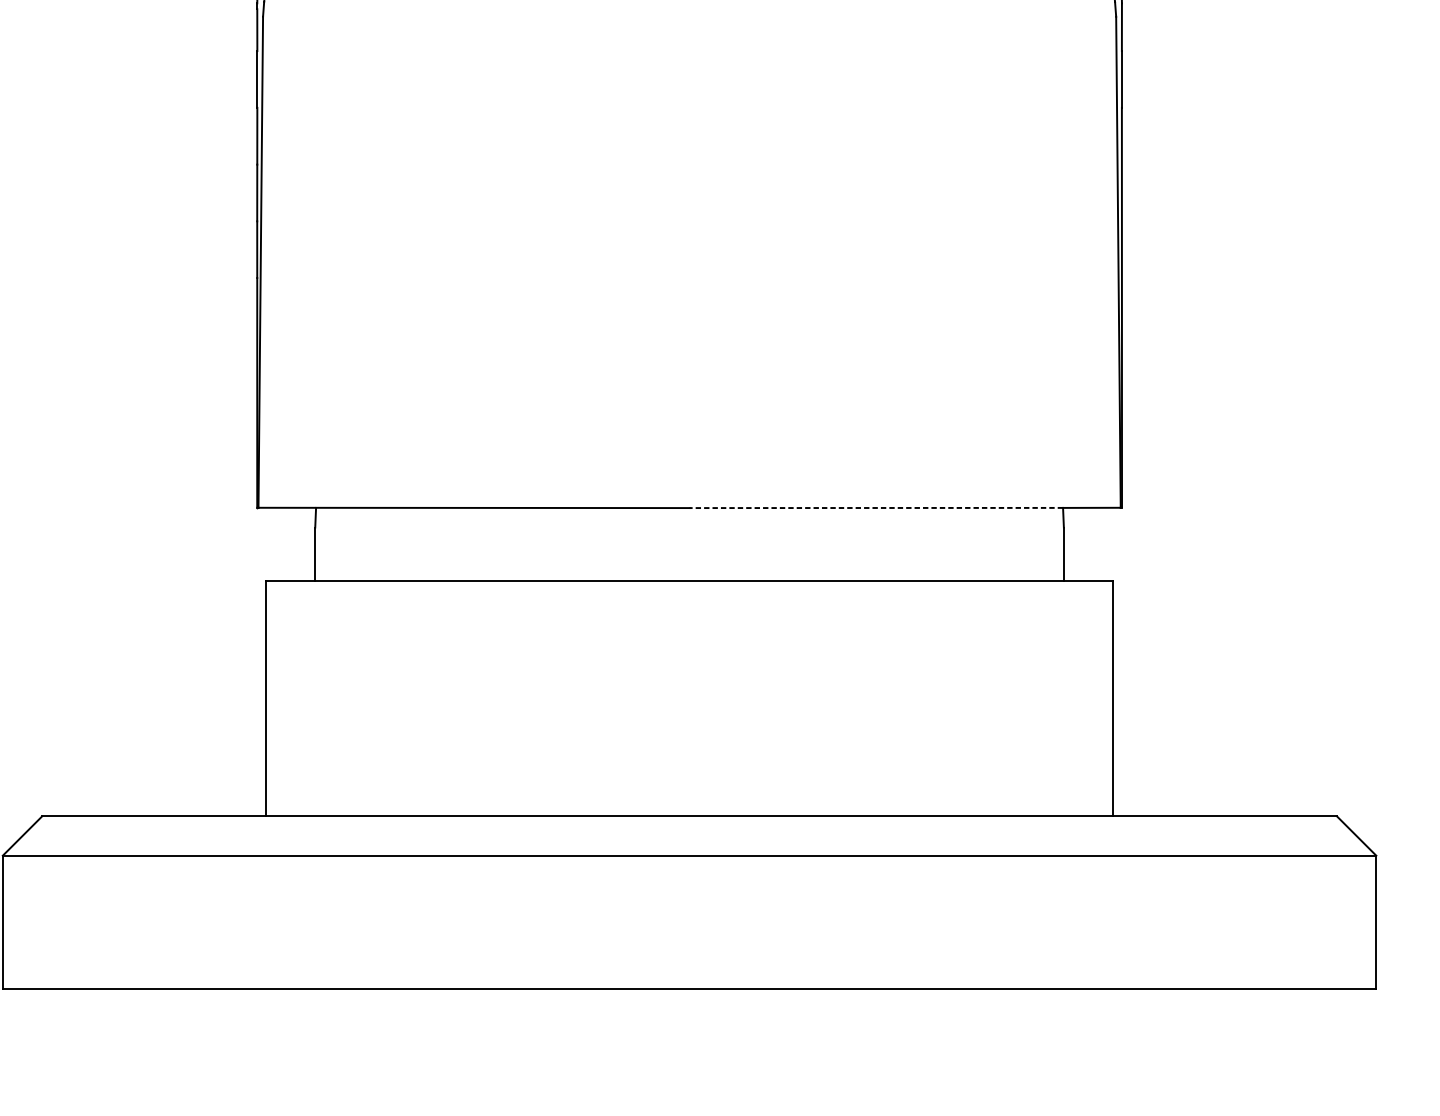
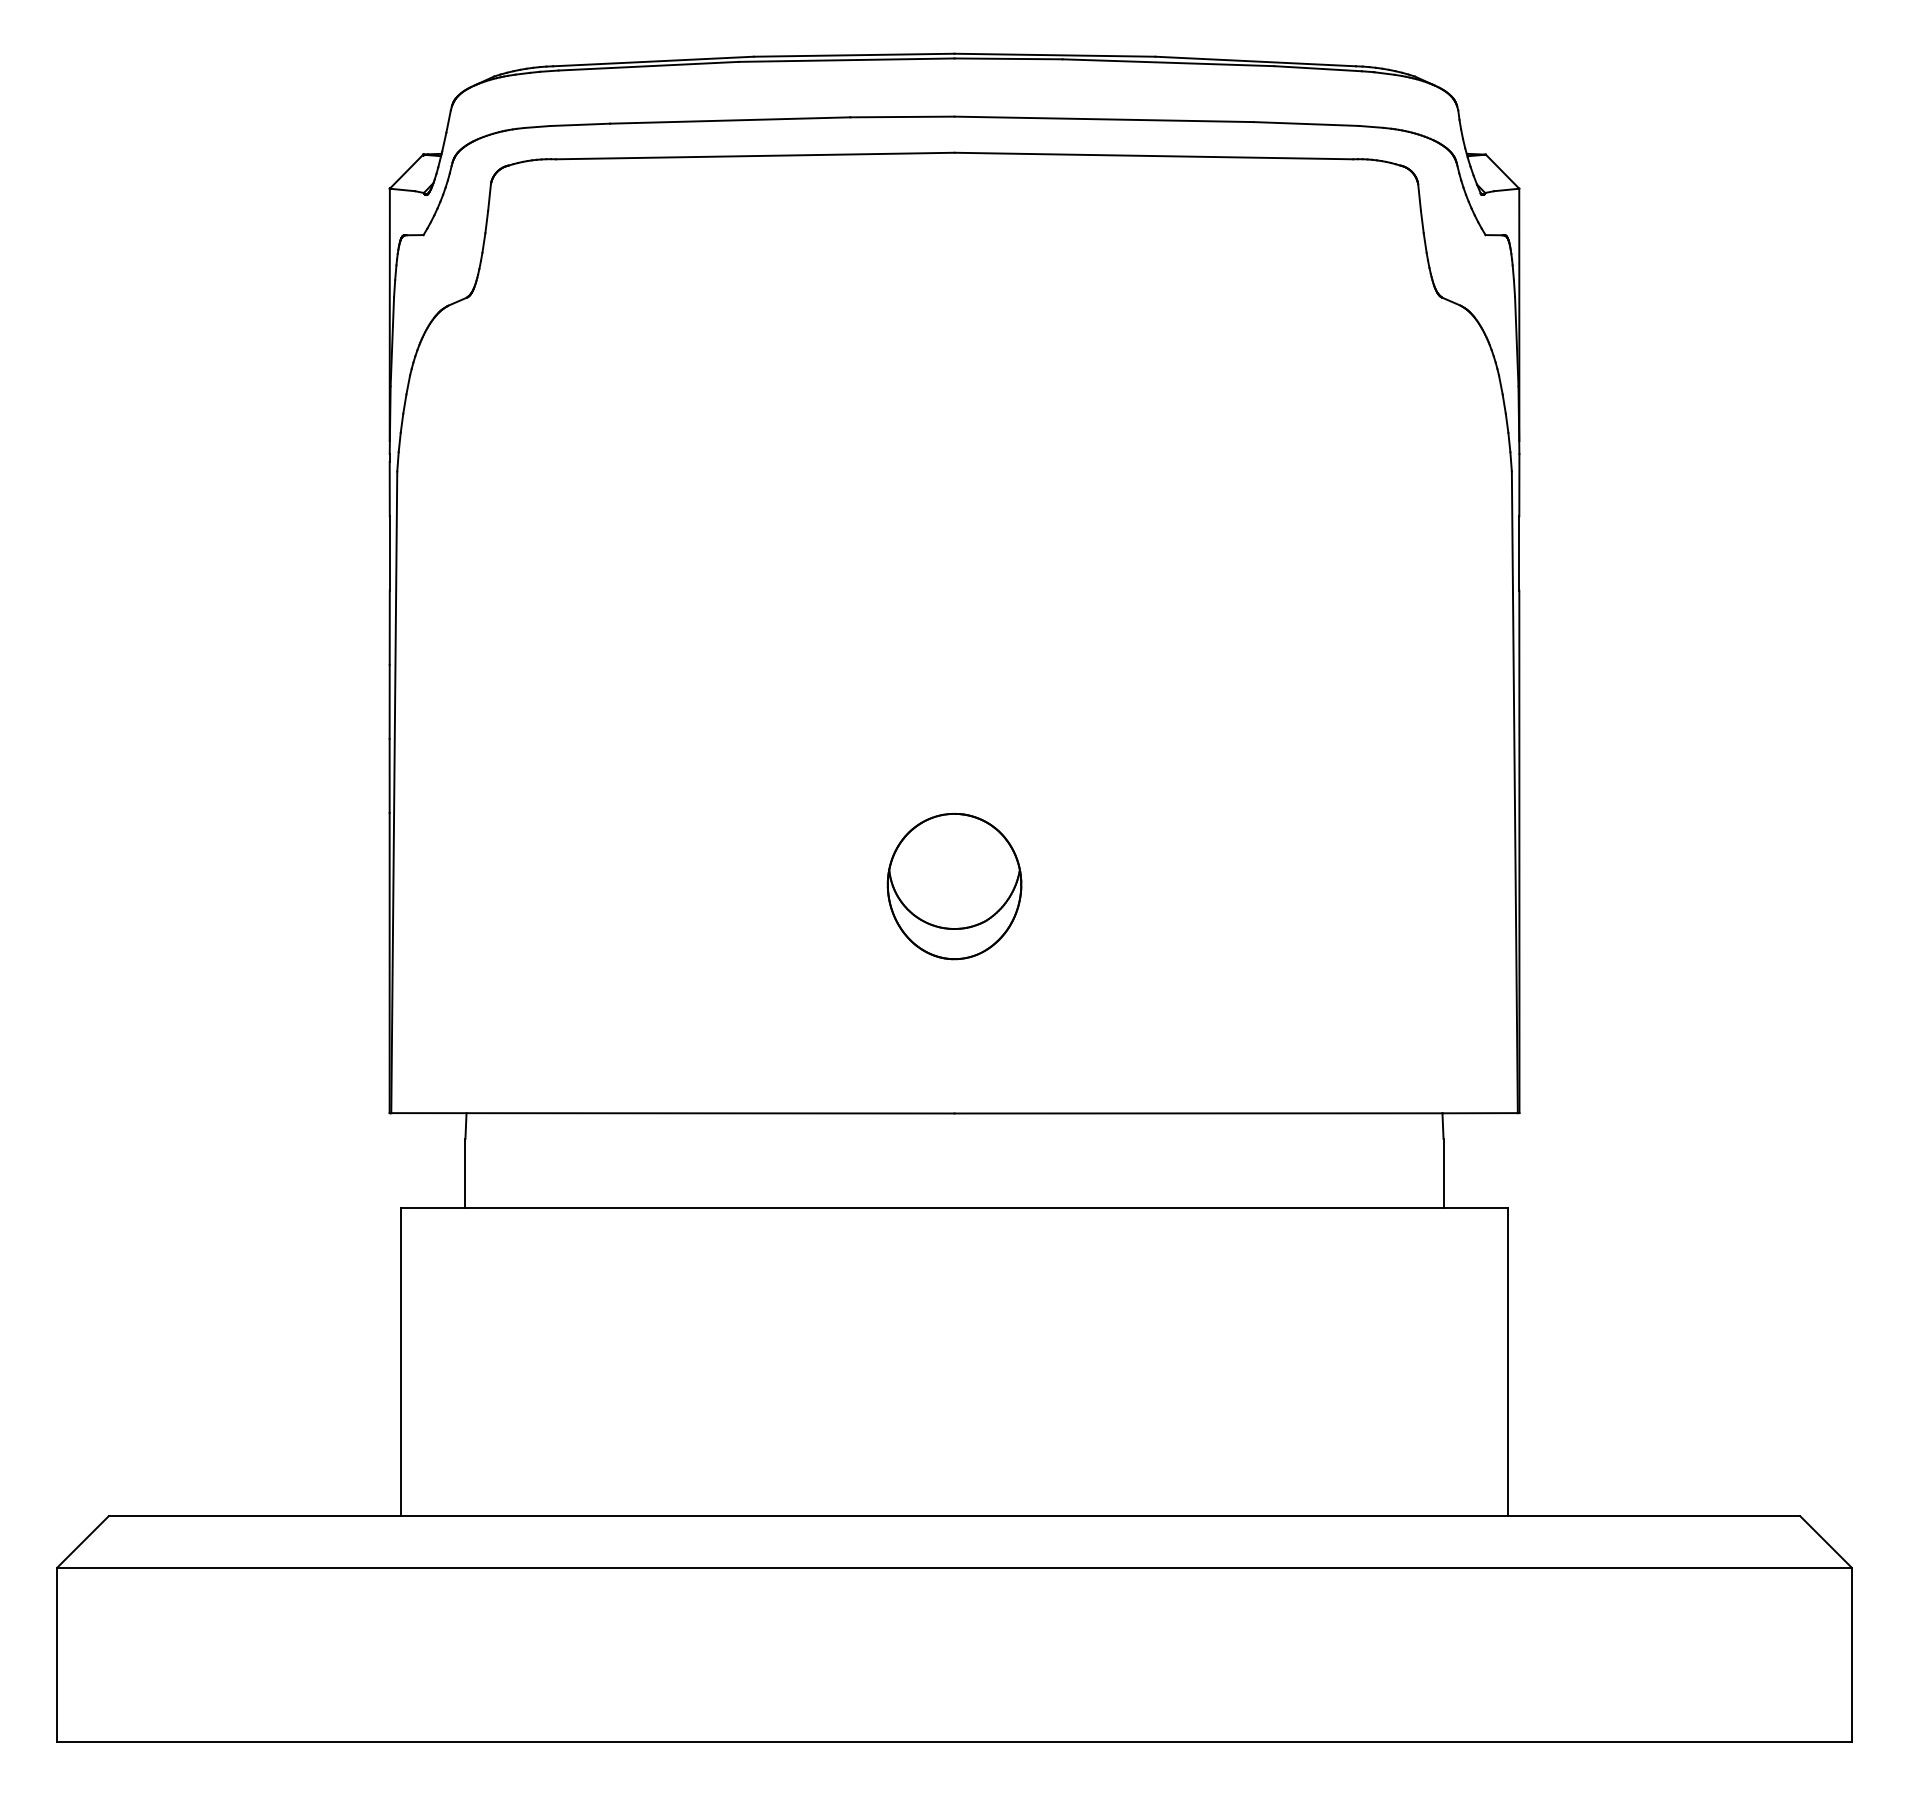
part: (689, 334) -> (954, 886), added
line: (876, 508) -> (1198, 1113), dashed -> solid

